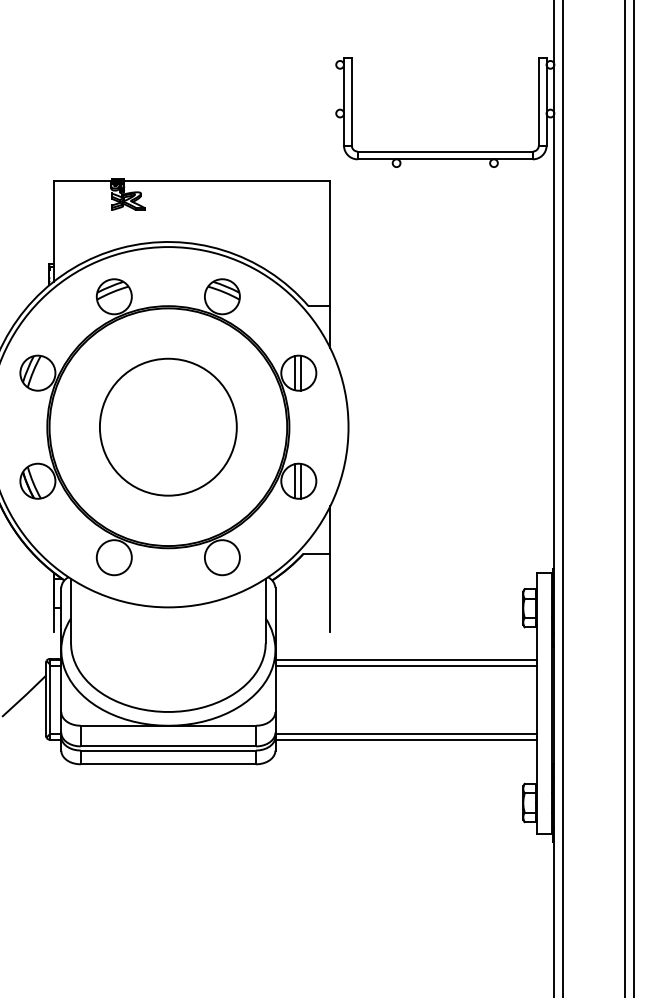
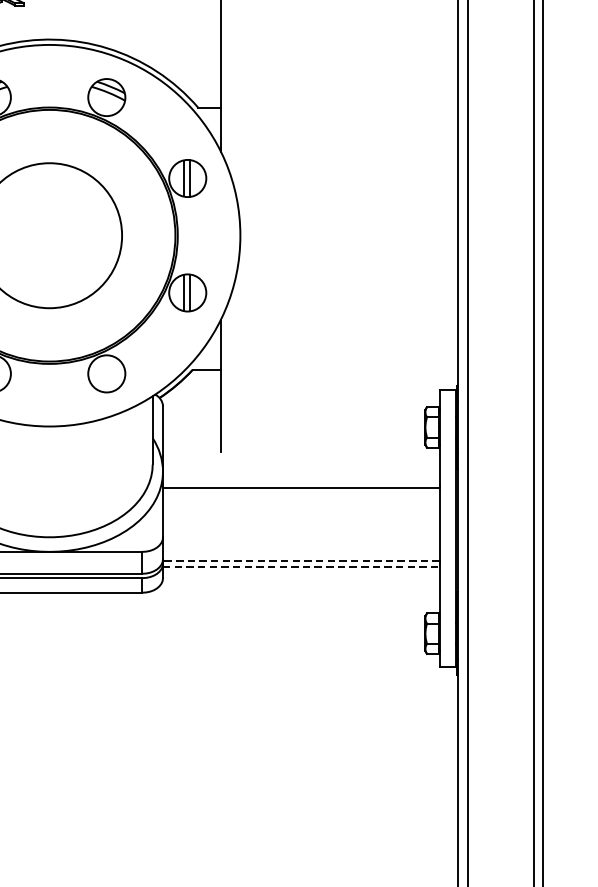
line: (405, 659) -> (300, 481), removed
line: (406, 733) -> (301, 560), solid -> dashed
line: (406, 739) -> (301, 566), solid -> dashed

